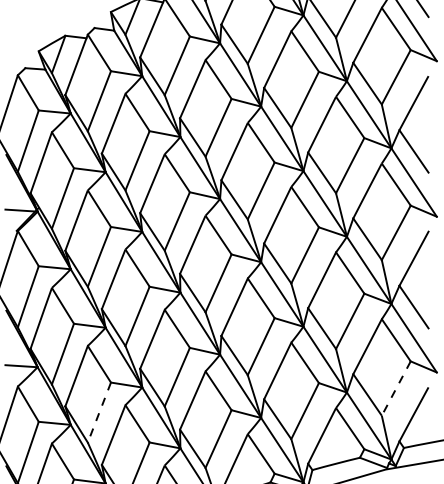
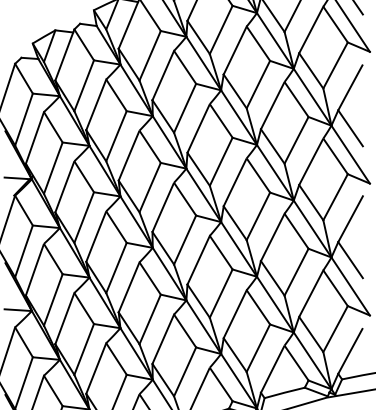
line: (396, 389) -> (335, 329), dashed -> solid
line: (99, 412) -> (84, 349), dashed -> solid

